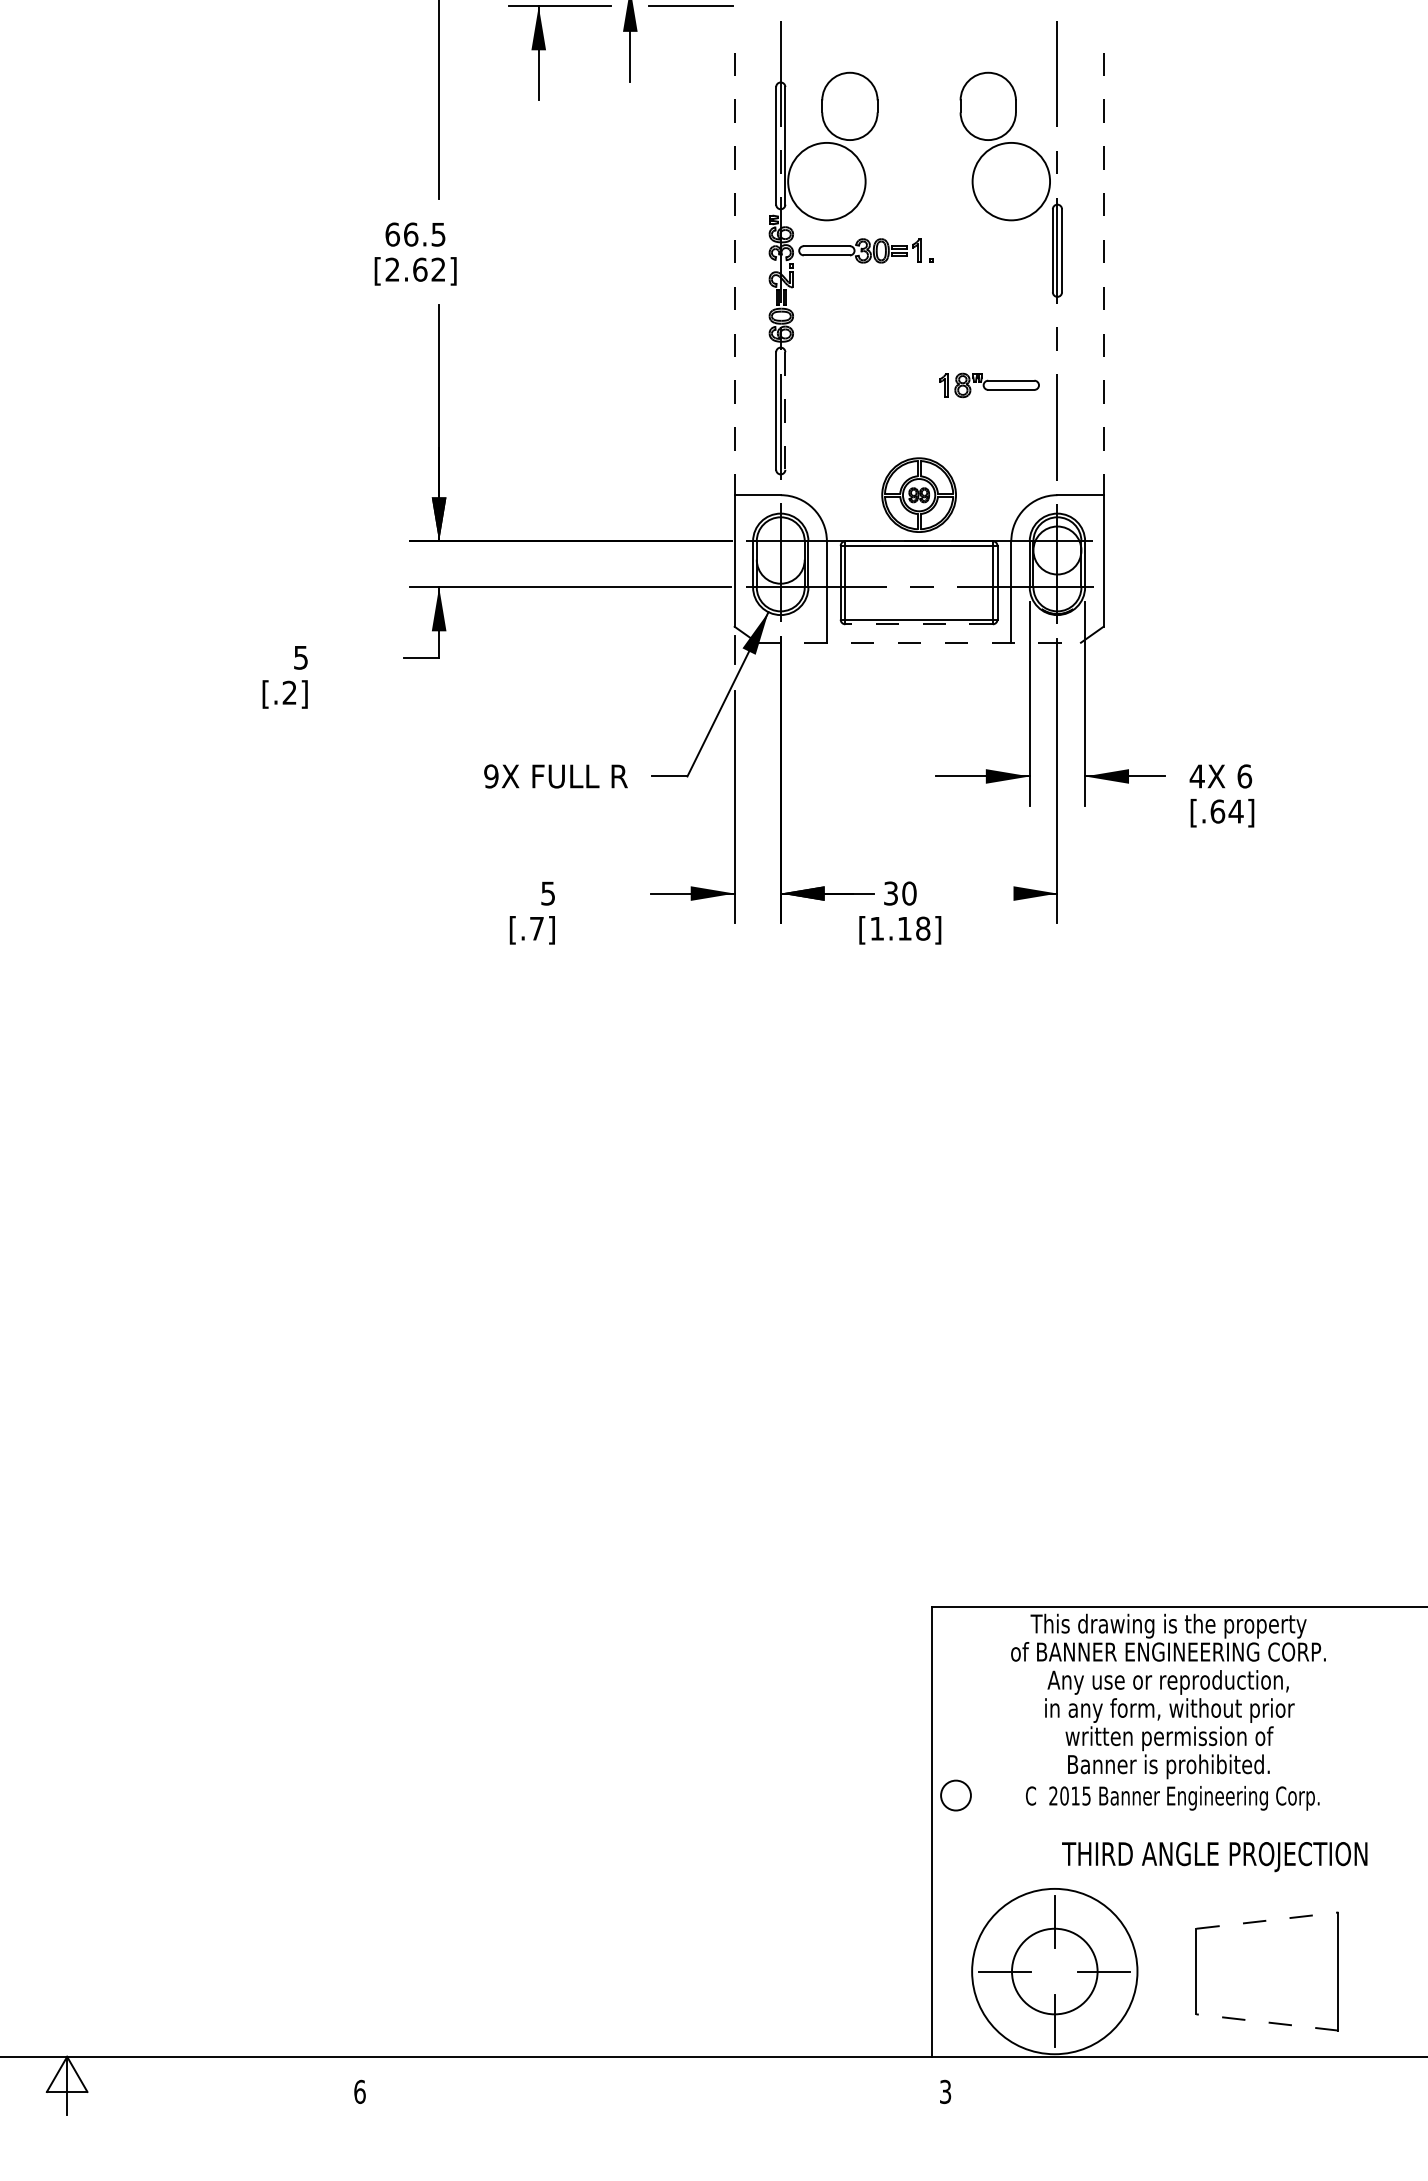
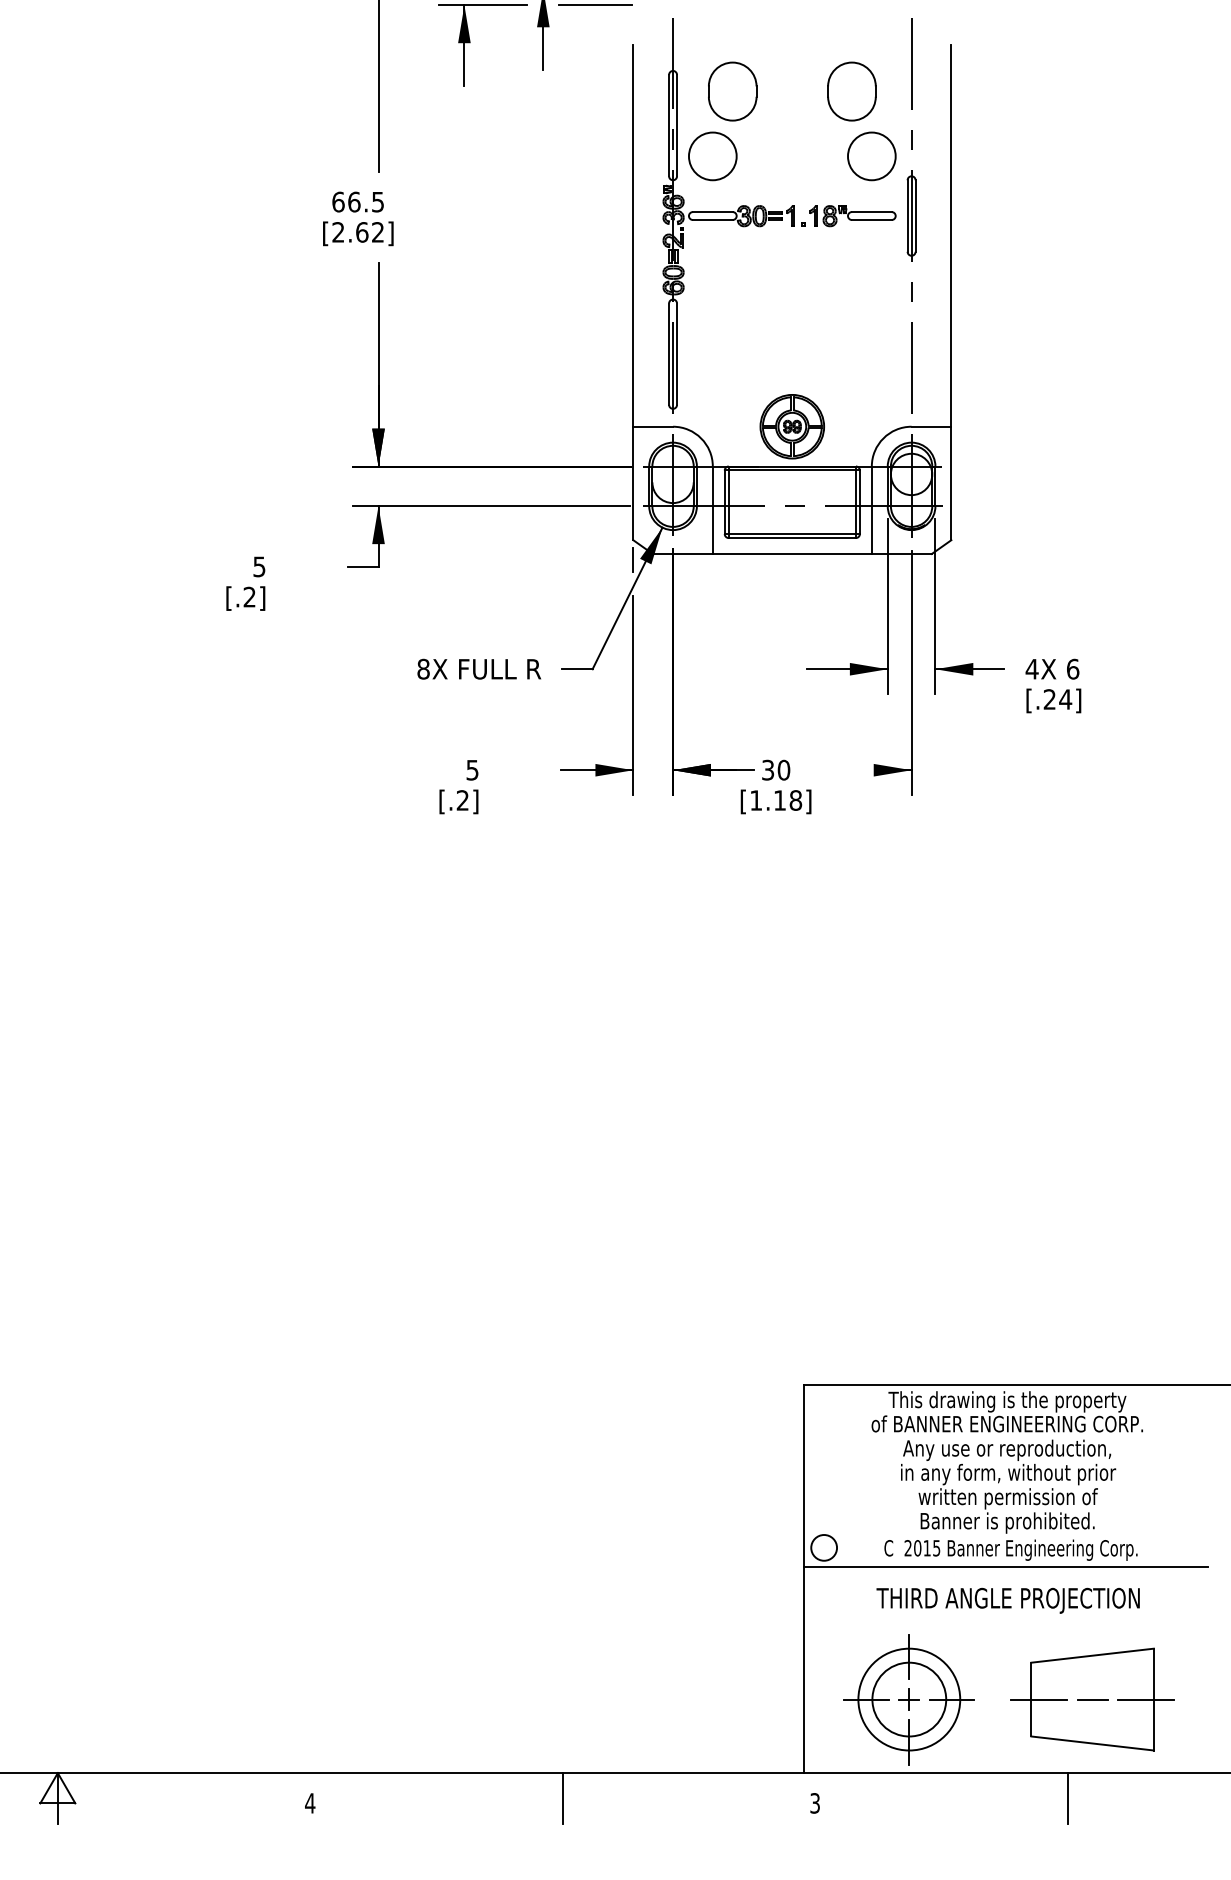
circle: (826, 181) -> (712, 156), size x0.71
circle: (1010, 181) -> (871, 156), size x0.71
line: (734, 273) -> (633, 235), dashed -> solid
line: (1103, 273) -> (951, 235), dashed -> solid
part: (988, 385) -> (852, 216), moved
line: (785, 411) -> (677, 354), dashed -> solid
line: (919, 624) -> (792, 538), dashed -> solid
line: (919, 642) -> (792, 553), dashed -> solid
text: (491, 776) -> (423, 669), 9X -> 8X
text: (1217, 811) -> (1049, 699), [.64] -> [.24]
text: (536, 928) -> (462, 800), [.7] -> [.2]
line: (1166, 1818) -> (1005, 1567), added
text: (1213, 1856) -> (1007, 1600), moved
line: (1267, 1920) -> (1092, 1655), dashed -> solid
part: (1053, 1971) -> (908, 1699), added
circle: (1055, 1971) -> (909, 1699), size x0.71
line: (1205, 1971) -> (1039, 1699), added
line: (1267, 1971) -> (1092, 1699), added
line: (1328, 1971) -> (1145, 1699), added
line: (1267, 2022) -> (1092, 1743), dashed -> solid
line: (652, 2086) -> (562, 1798), added
line: (1238, 2086) -> (1067, 1798), added
text: (360, 2092) -> (310, 1803), 6 -> 4

